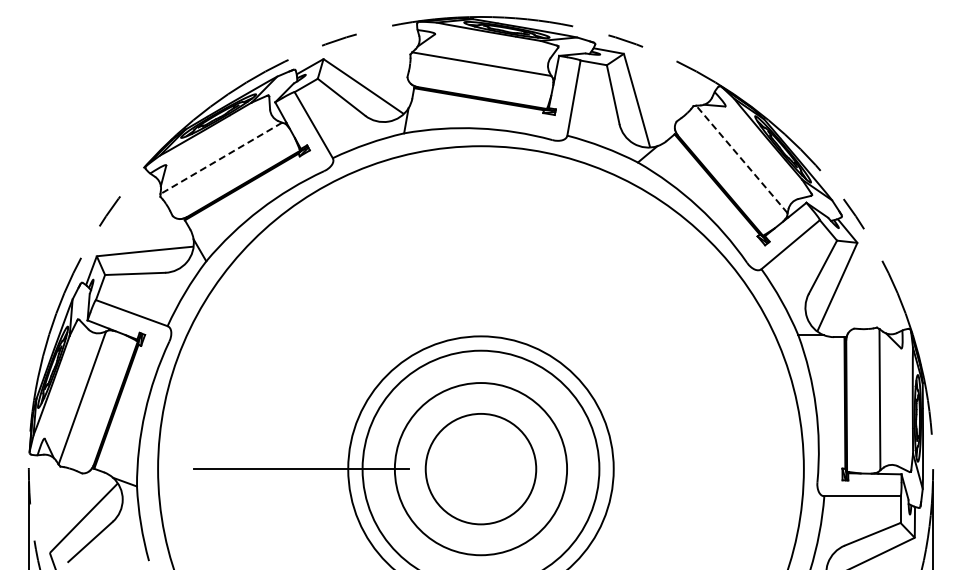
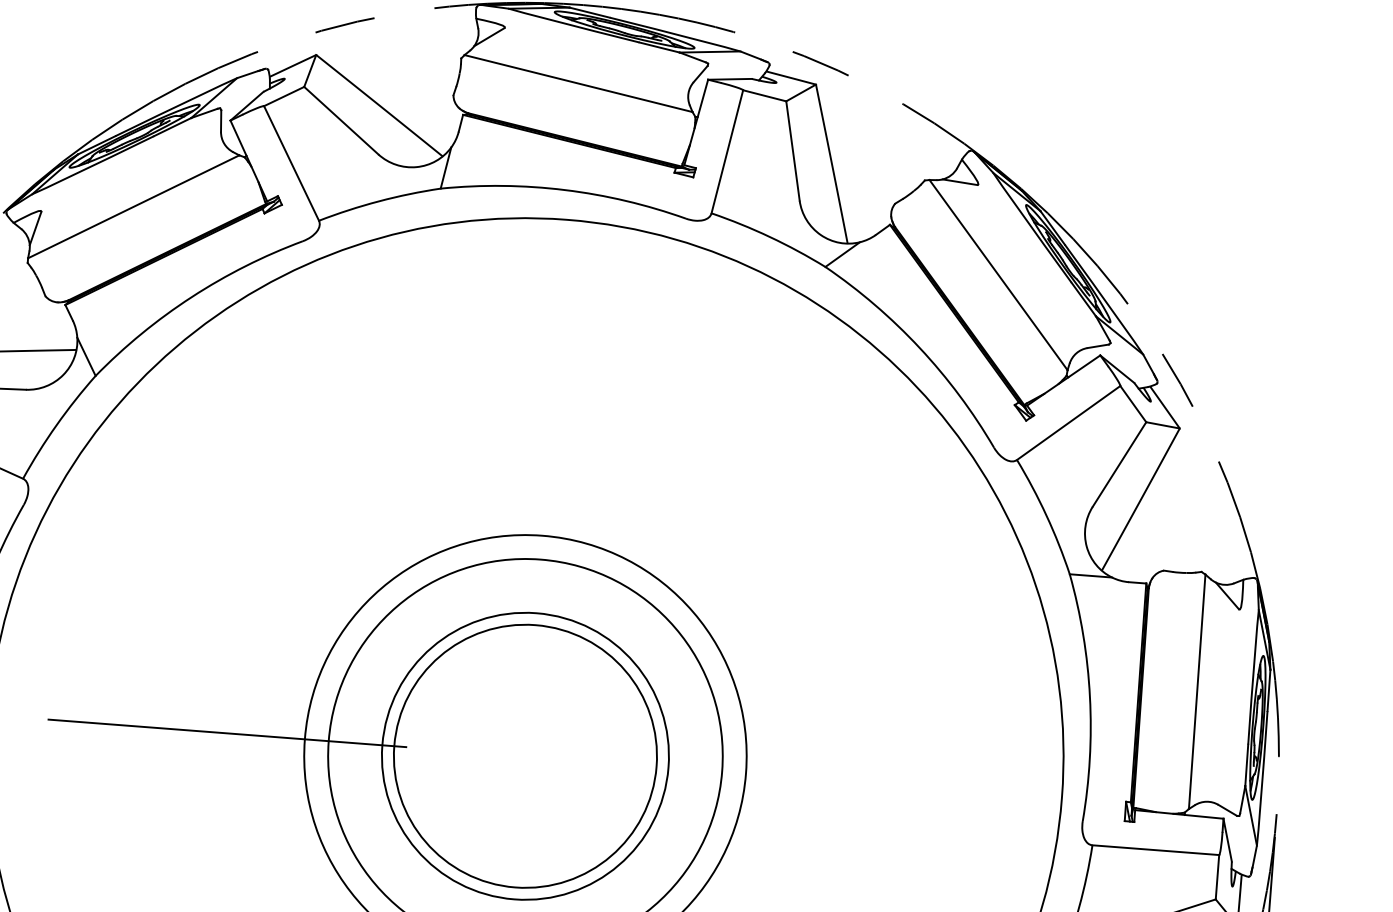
line: (221, 158) -> (134, 207), dashed -> solid
line: (741, 159) -> (997, 275), dashed -> solid
circle: (480, 469) -> (524, 756), size x1.43

